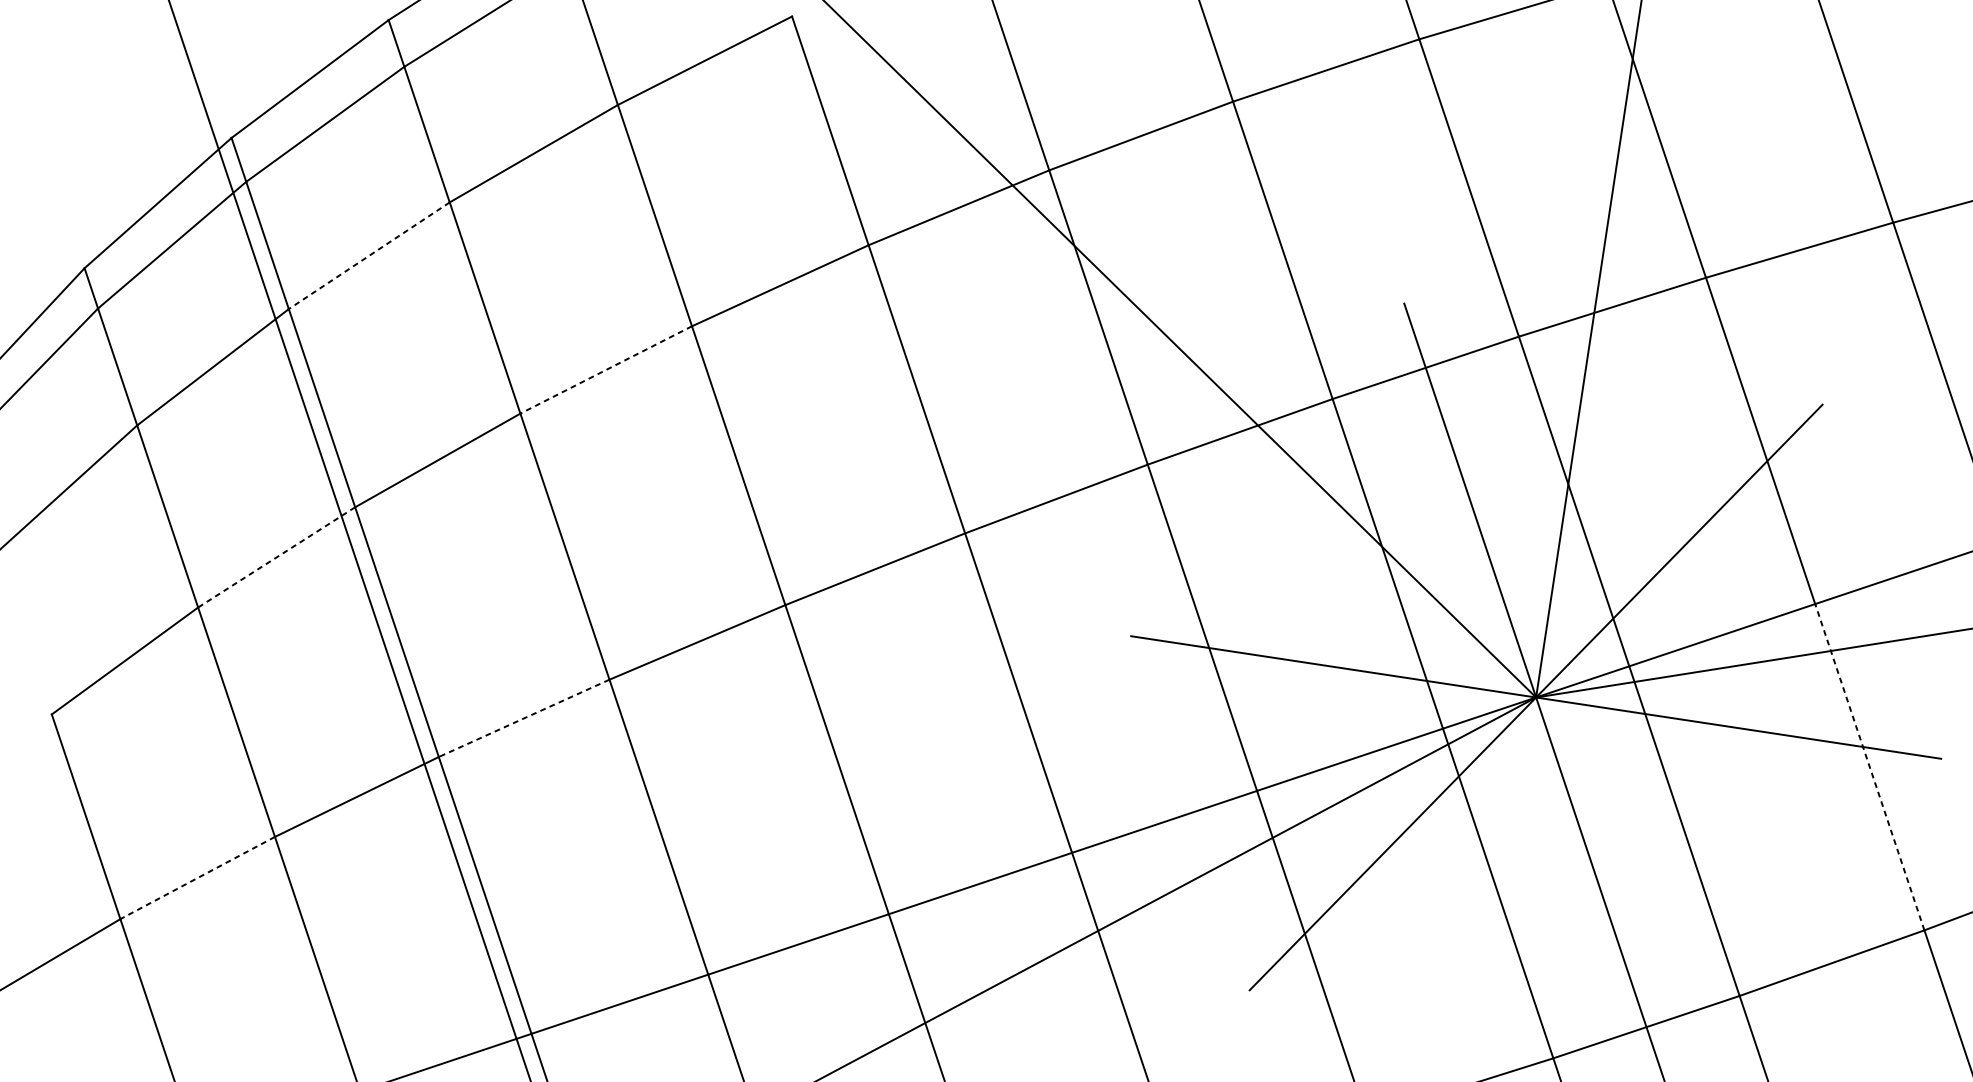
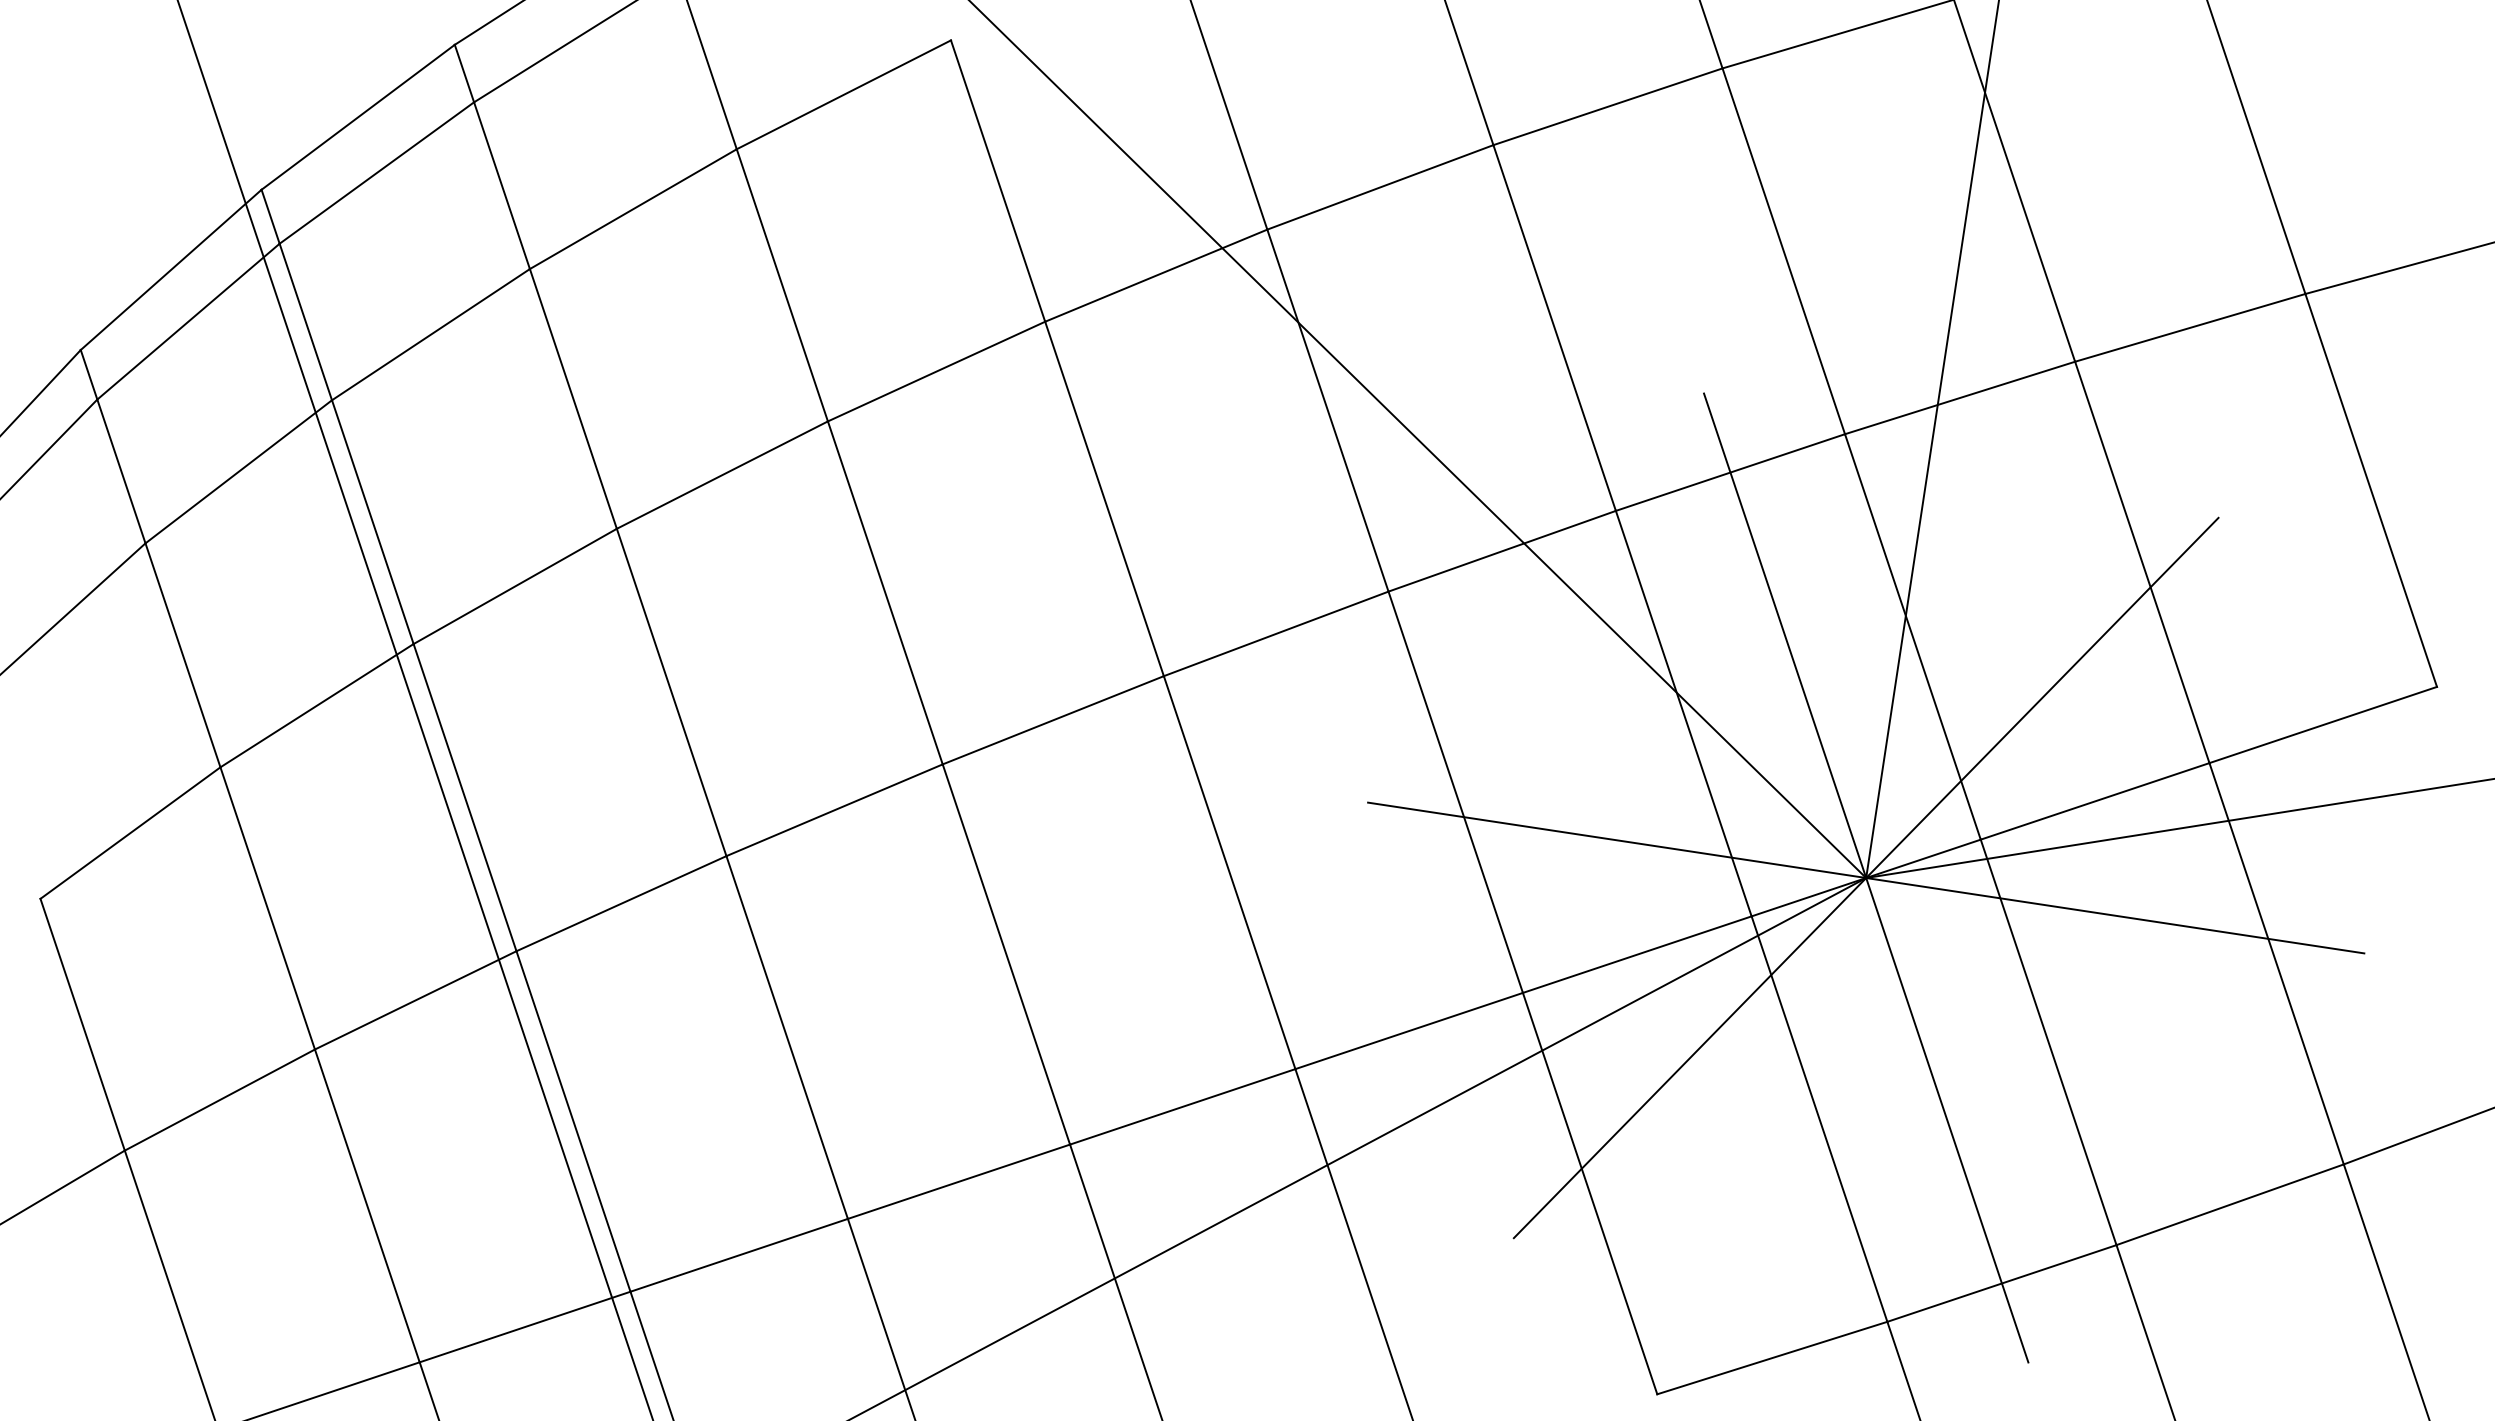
line: (368, 255) -> (430, 334), dashed -> solid
line: (605, 370) -> (721, 475), dashed -> solid
line: (277, 557) -> (317, 705), dashed -> solid
line: (524, 718) -> (621, 903), dashed -> solid
line: (1869, 767) -> (2276, 963), dashed -> solid
line: (197, 878) -> (219, 1100), dashed -> solid

